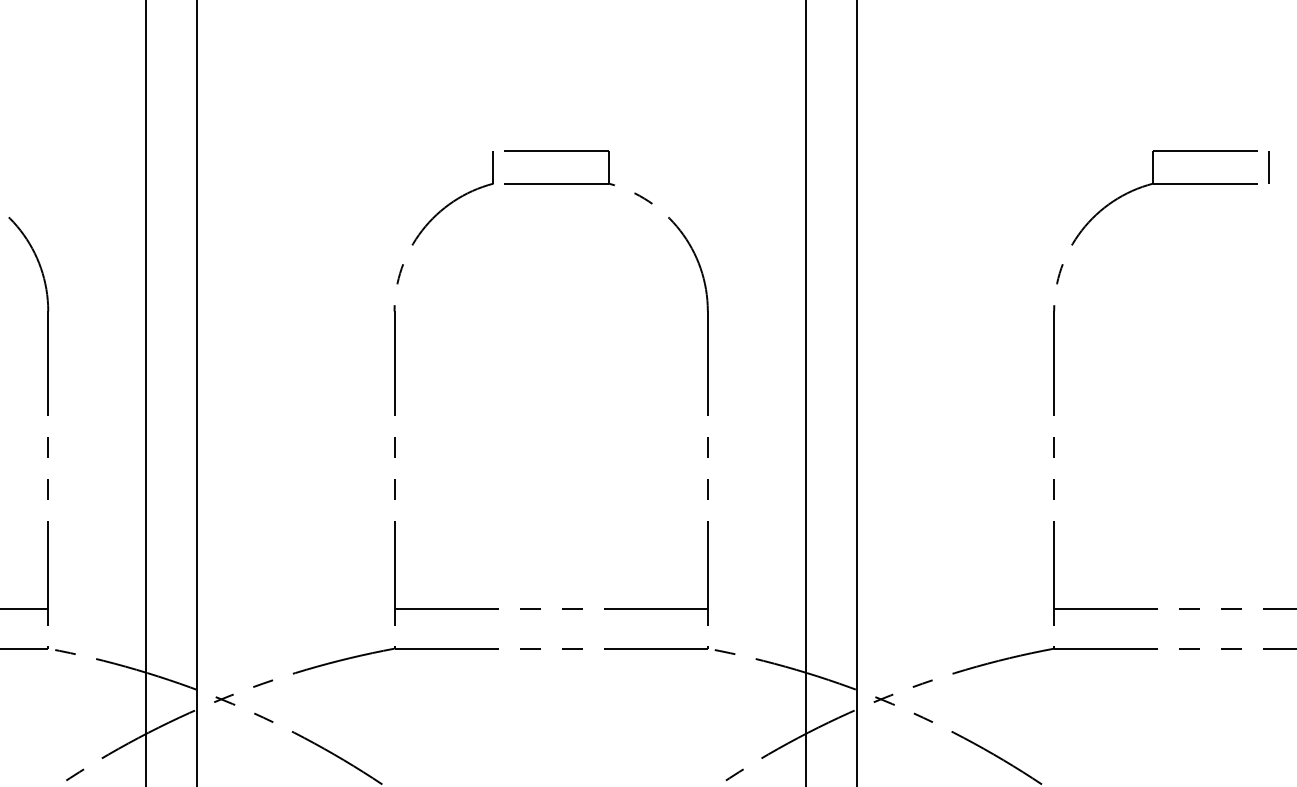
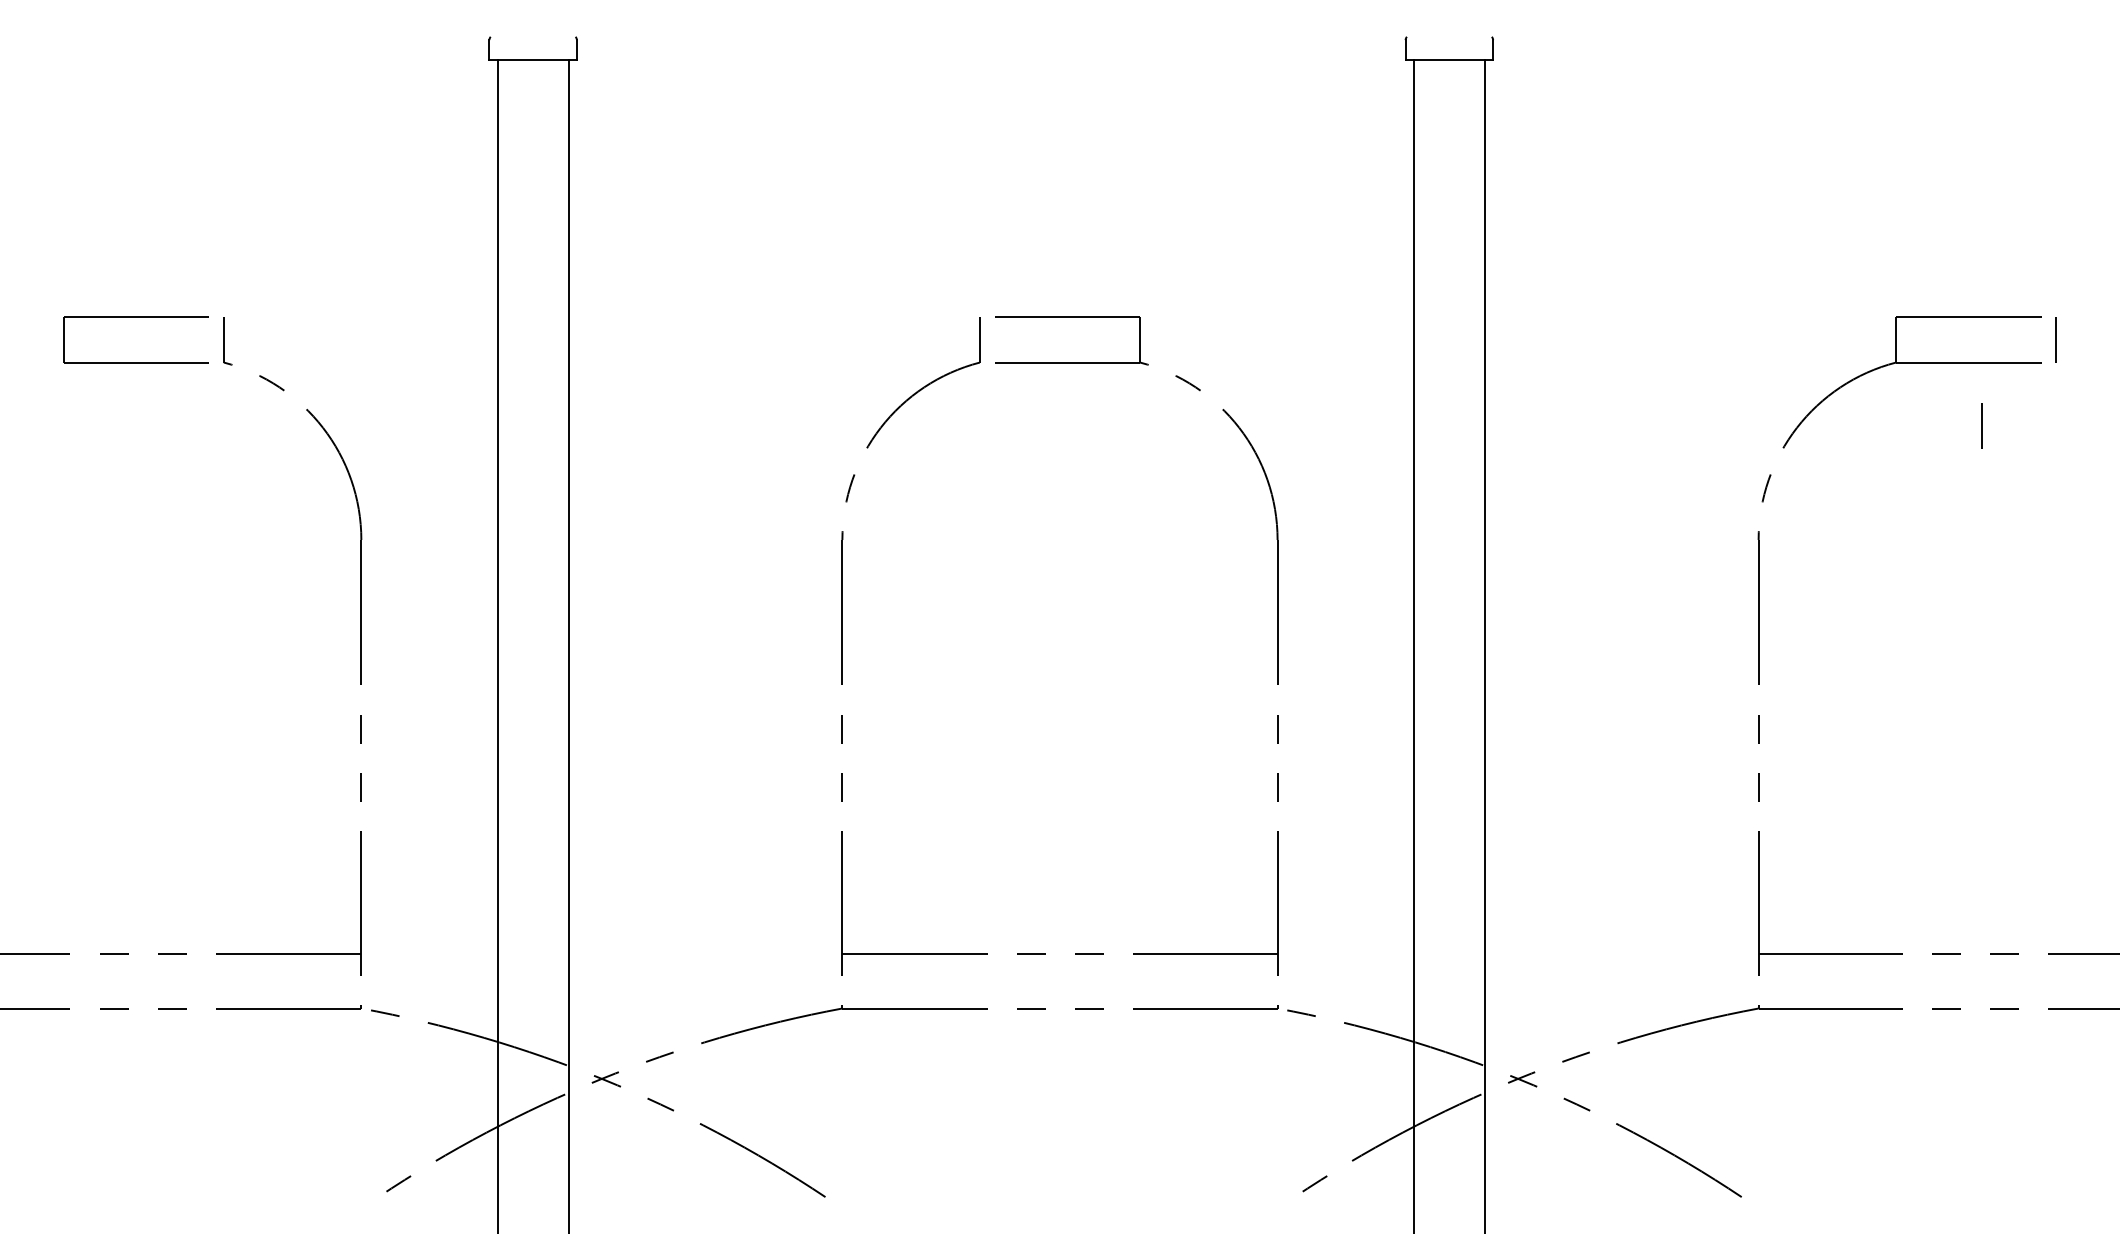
line: (1214, 228) -> (1981, 425), added

